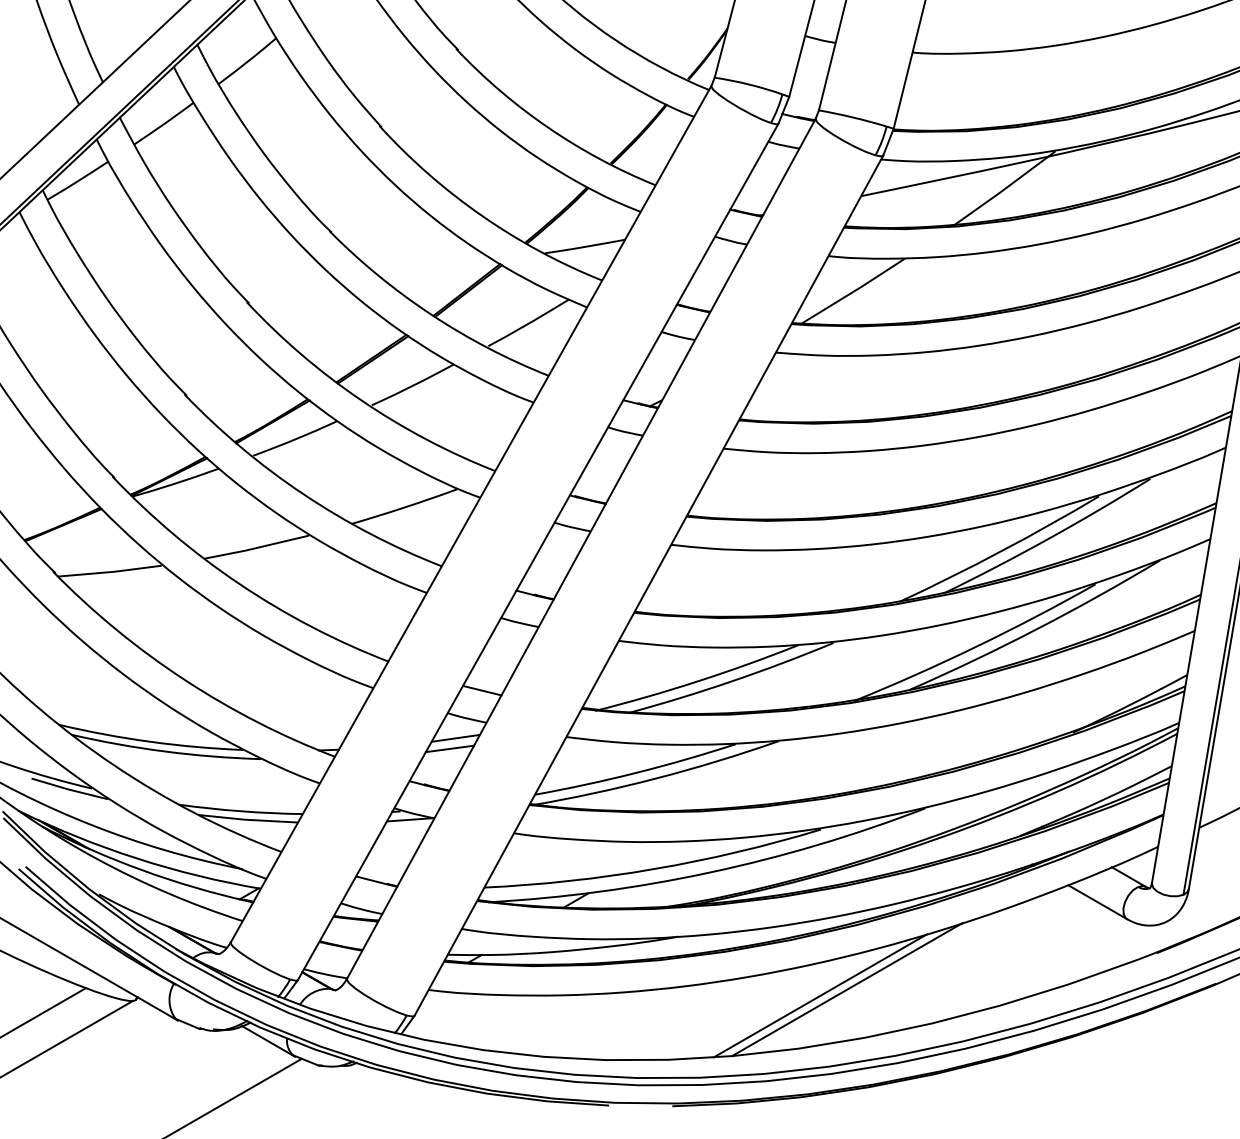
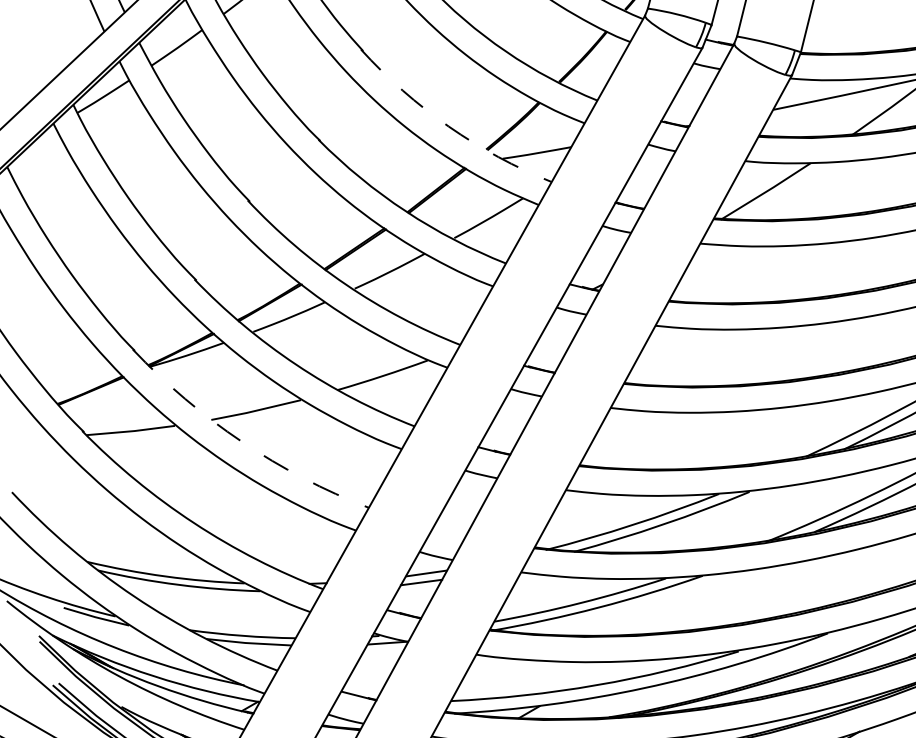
arc: (481, 215) -> (448, 126), solid -> dashed
arc: (240, 584) -> (242, 441), solid -> dashed
line: (481, 690) -> (448, 532), removed

